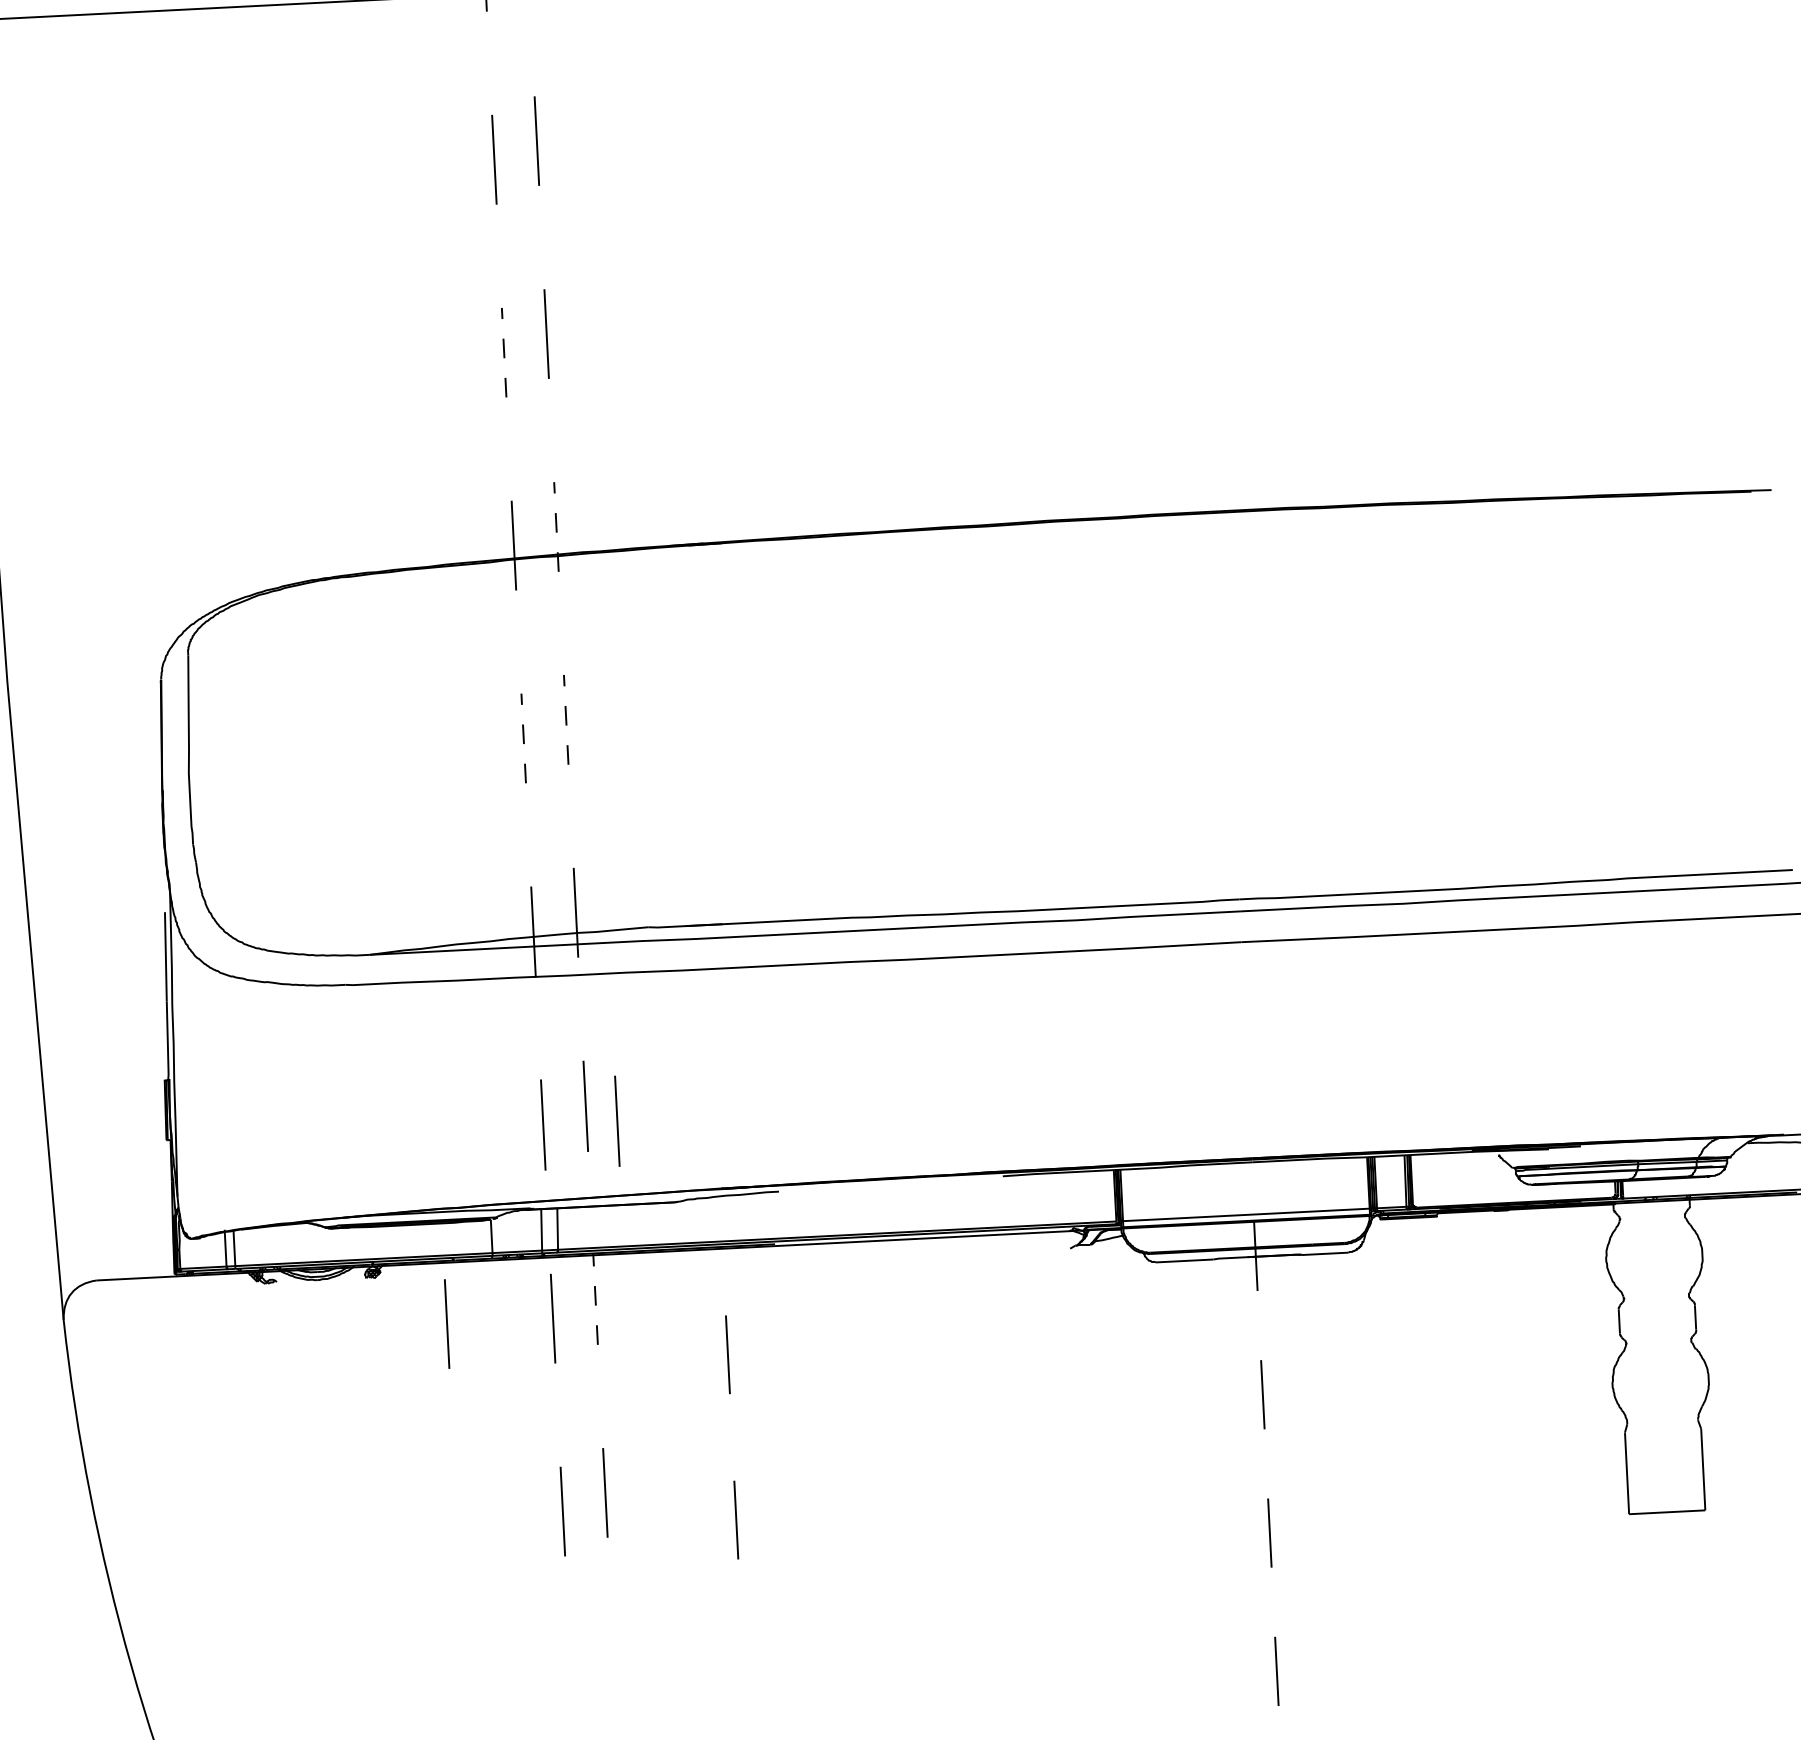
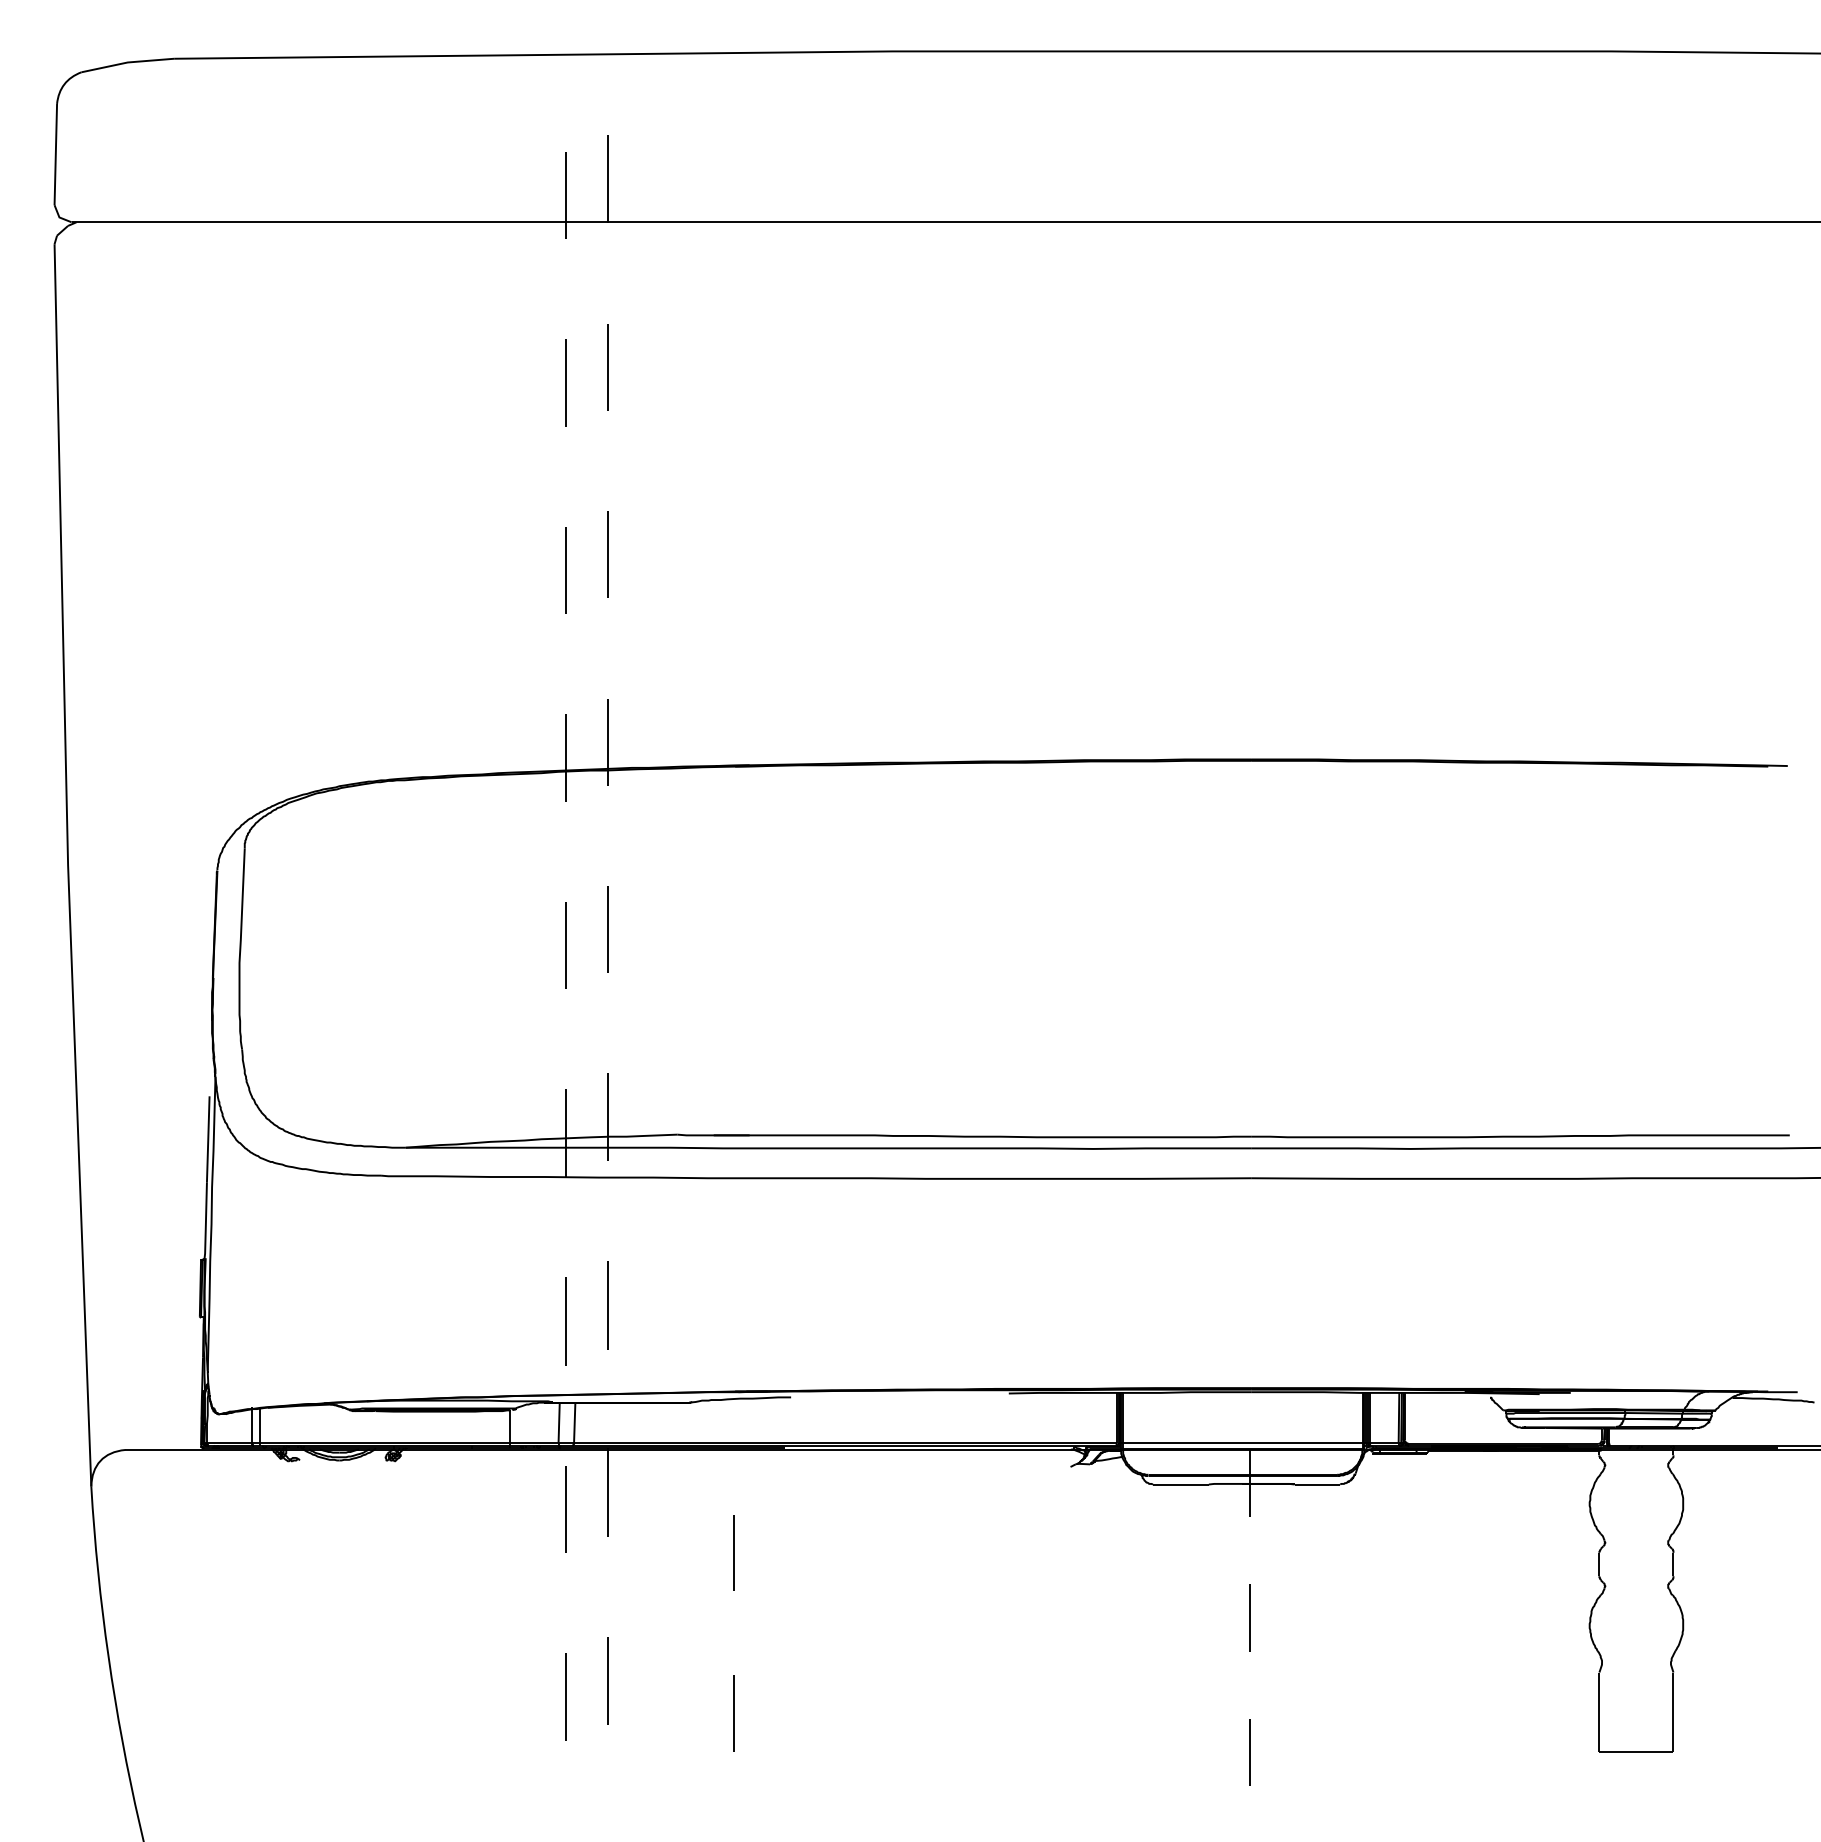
line: (503, 352) -> (565, 570), dashed -> solid
line: (556, 527) -> (608, 742), dashed -> solid
line: (566, 719) -> (608, 929), dashed -> solid
line: (523, 738) -> (565, 945), dashed -> solid
line: (617, 1121) -> (637, 1321), removed
line: (596, 1299) -> (608, 1492), dashed -> solid
line: (446, 1324) -> (462, 1509), removed

